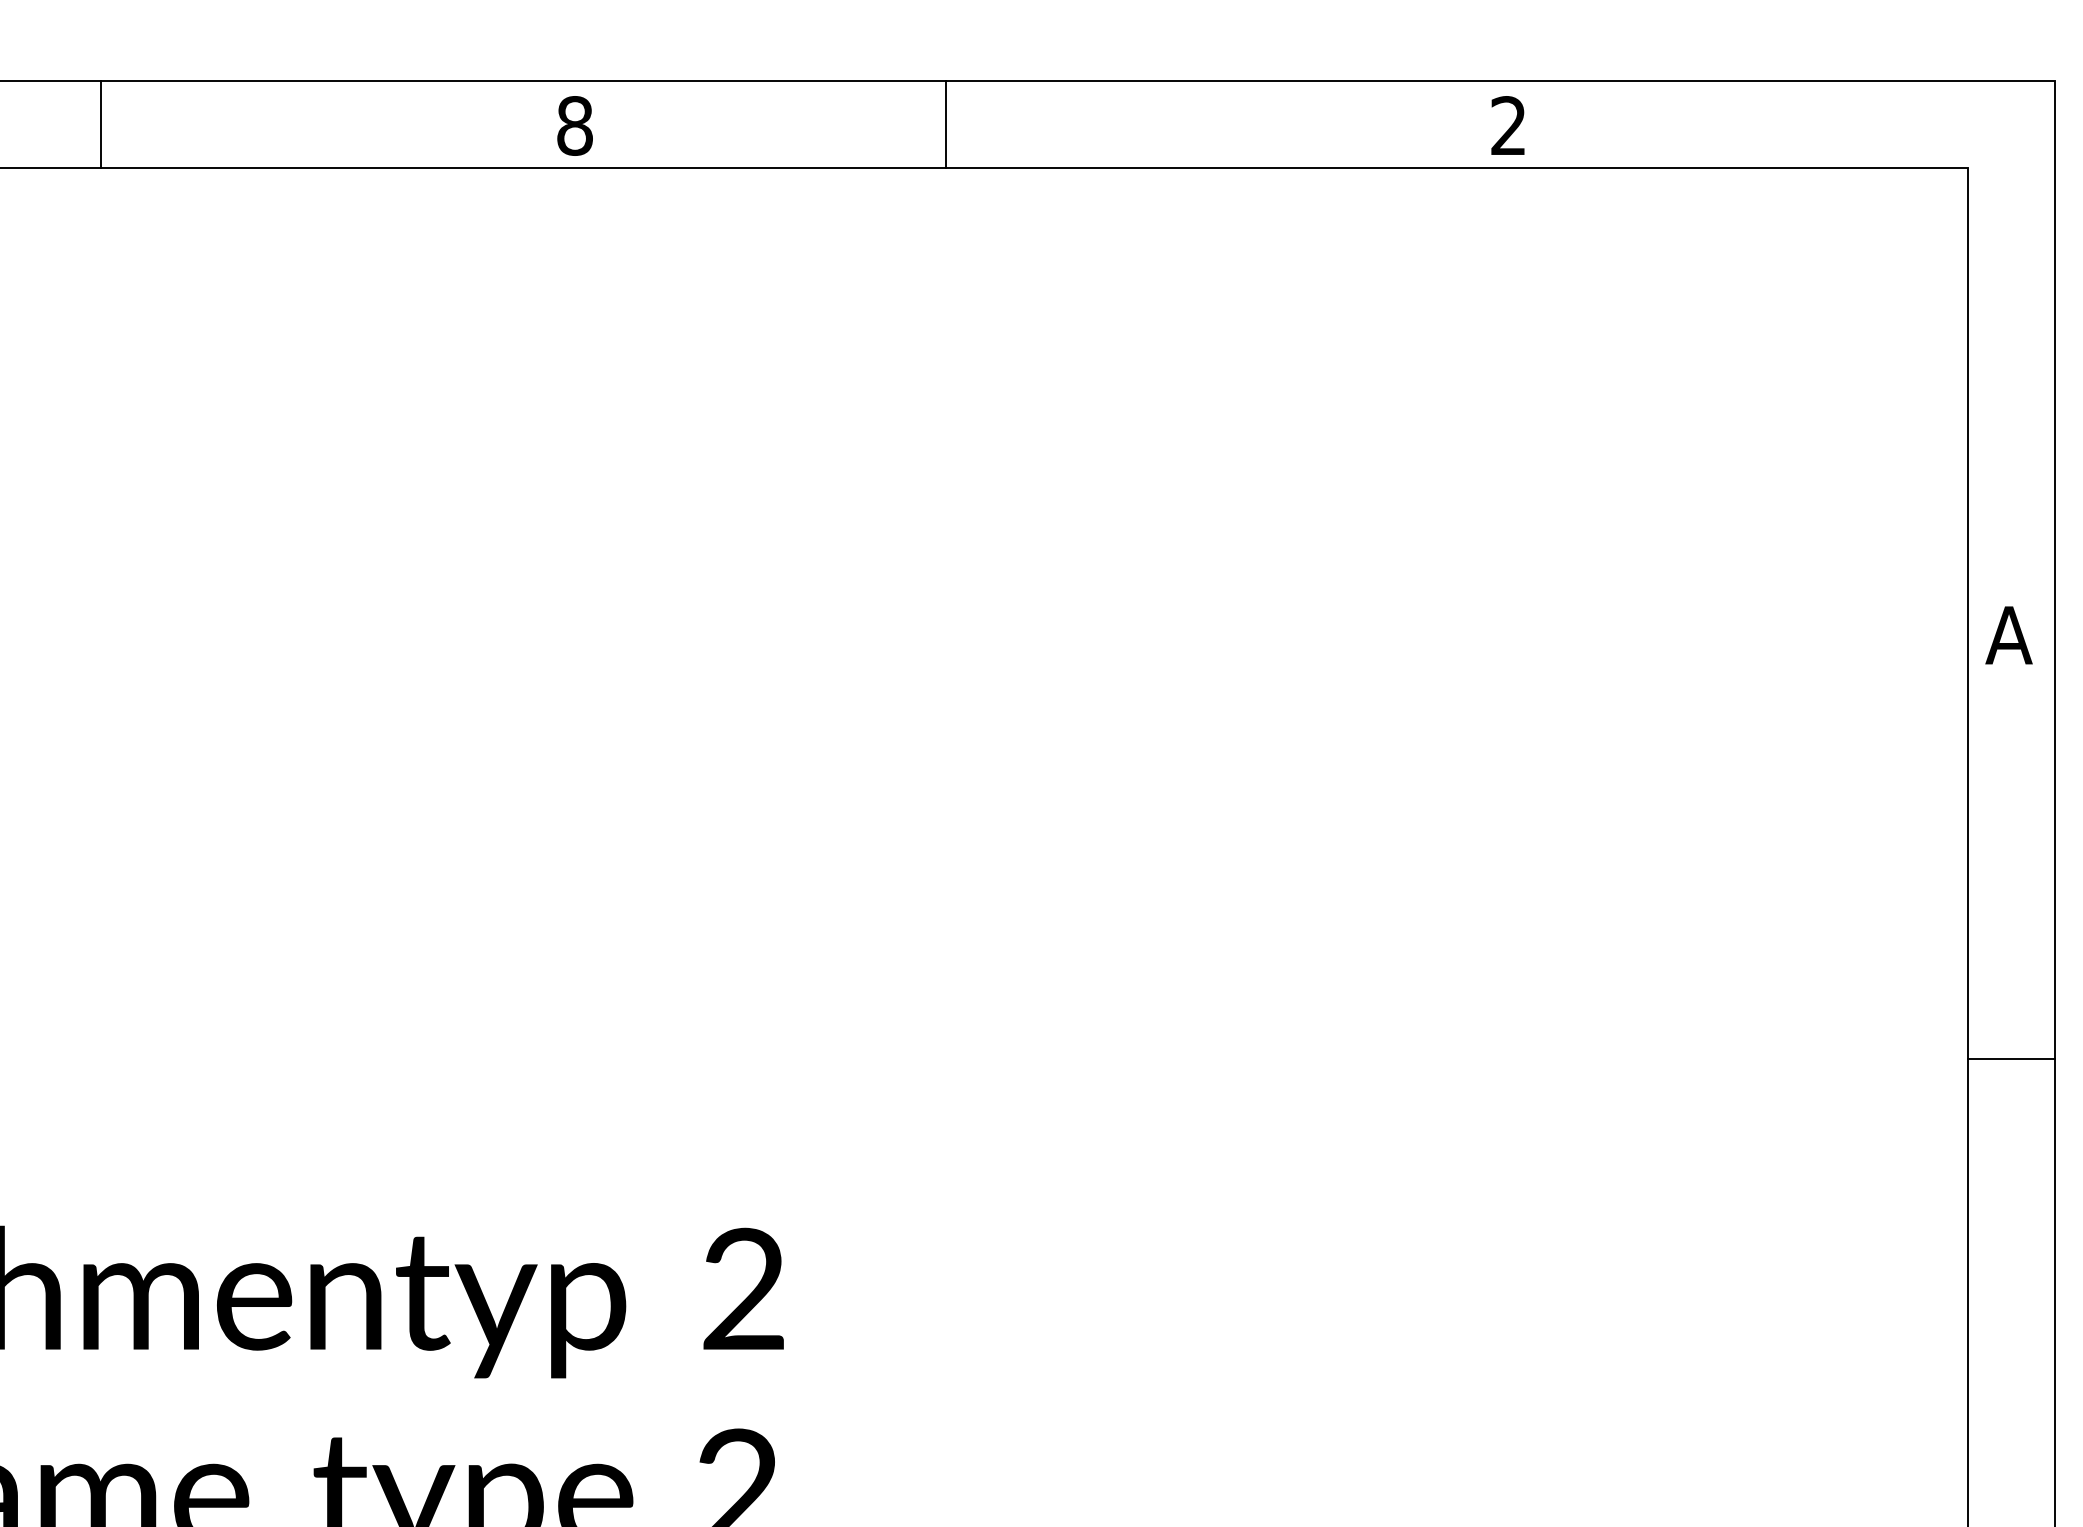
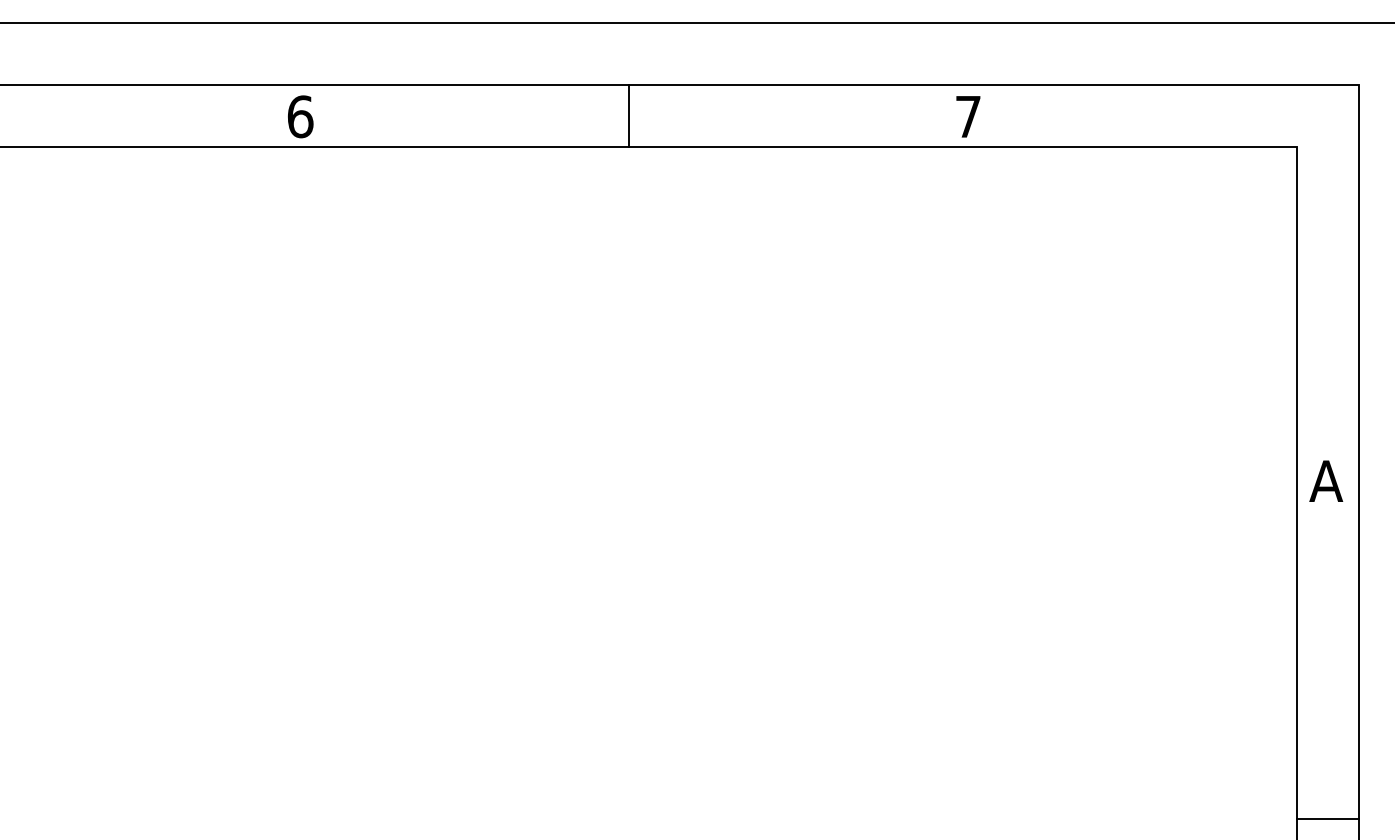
line: (945, 124) -> (629, 115), moved
text: (575, 125) -> (300, 116), 8 -> 6
text: (1508, 125) -> (968, 116), 2 -> 7
line: (2011, 1058) -> (1327, 818), moved

